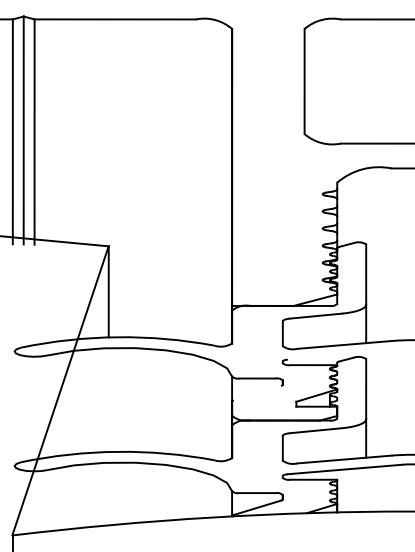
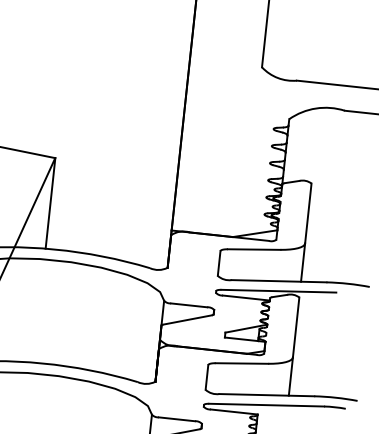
line: (344, 354) -> (278, 290), added
line: (257, 393) -> (187, 320), added

